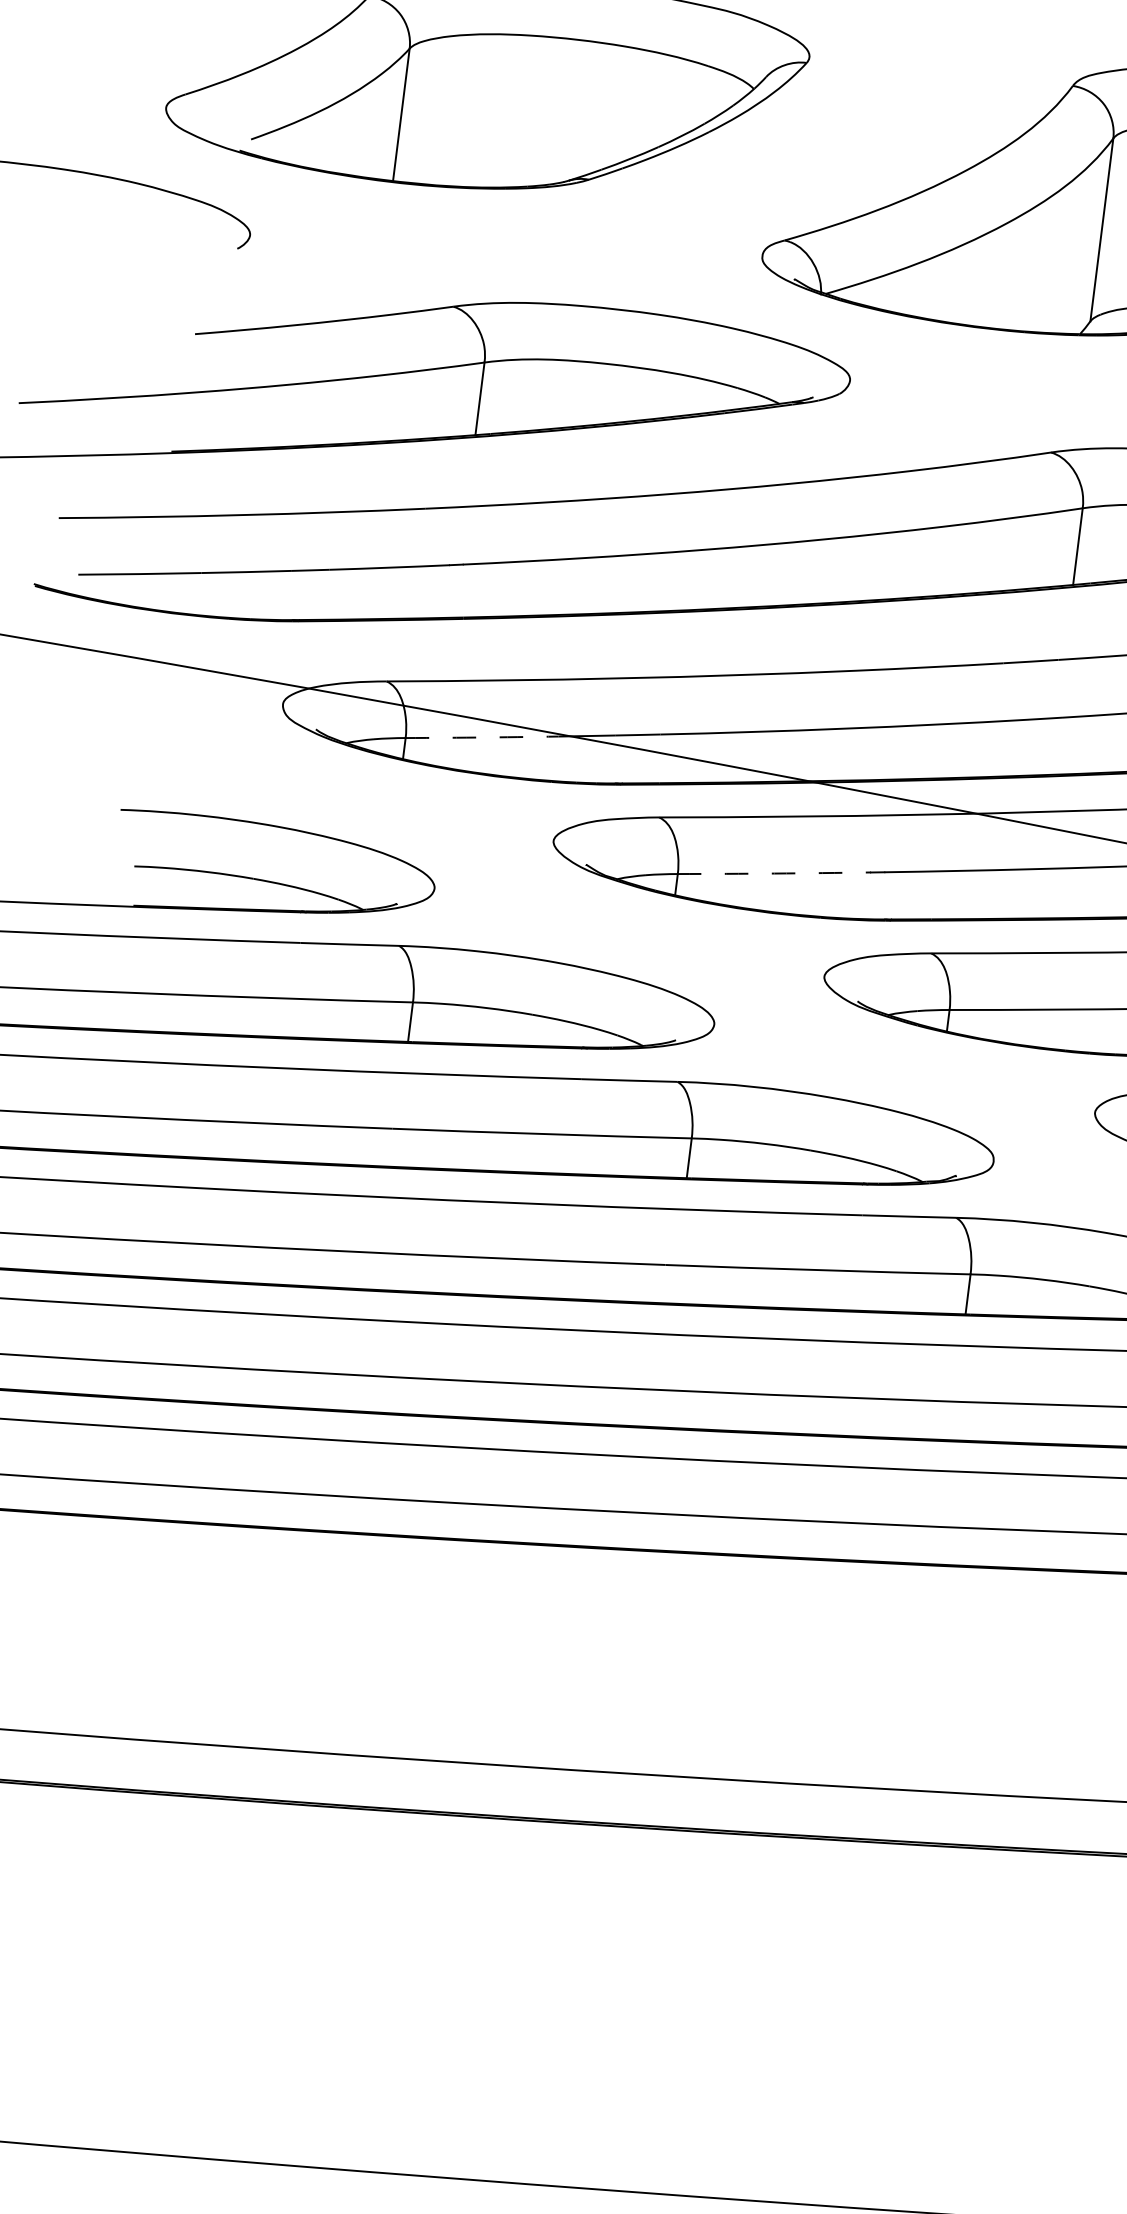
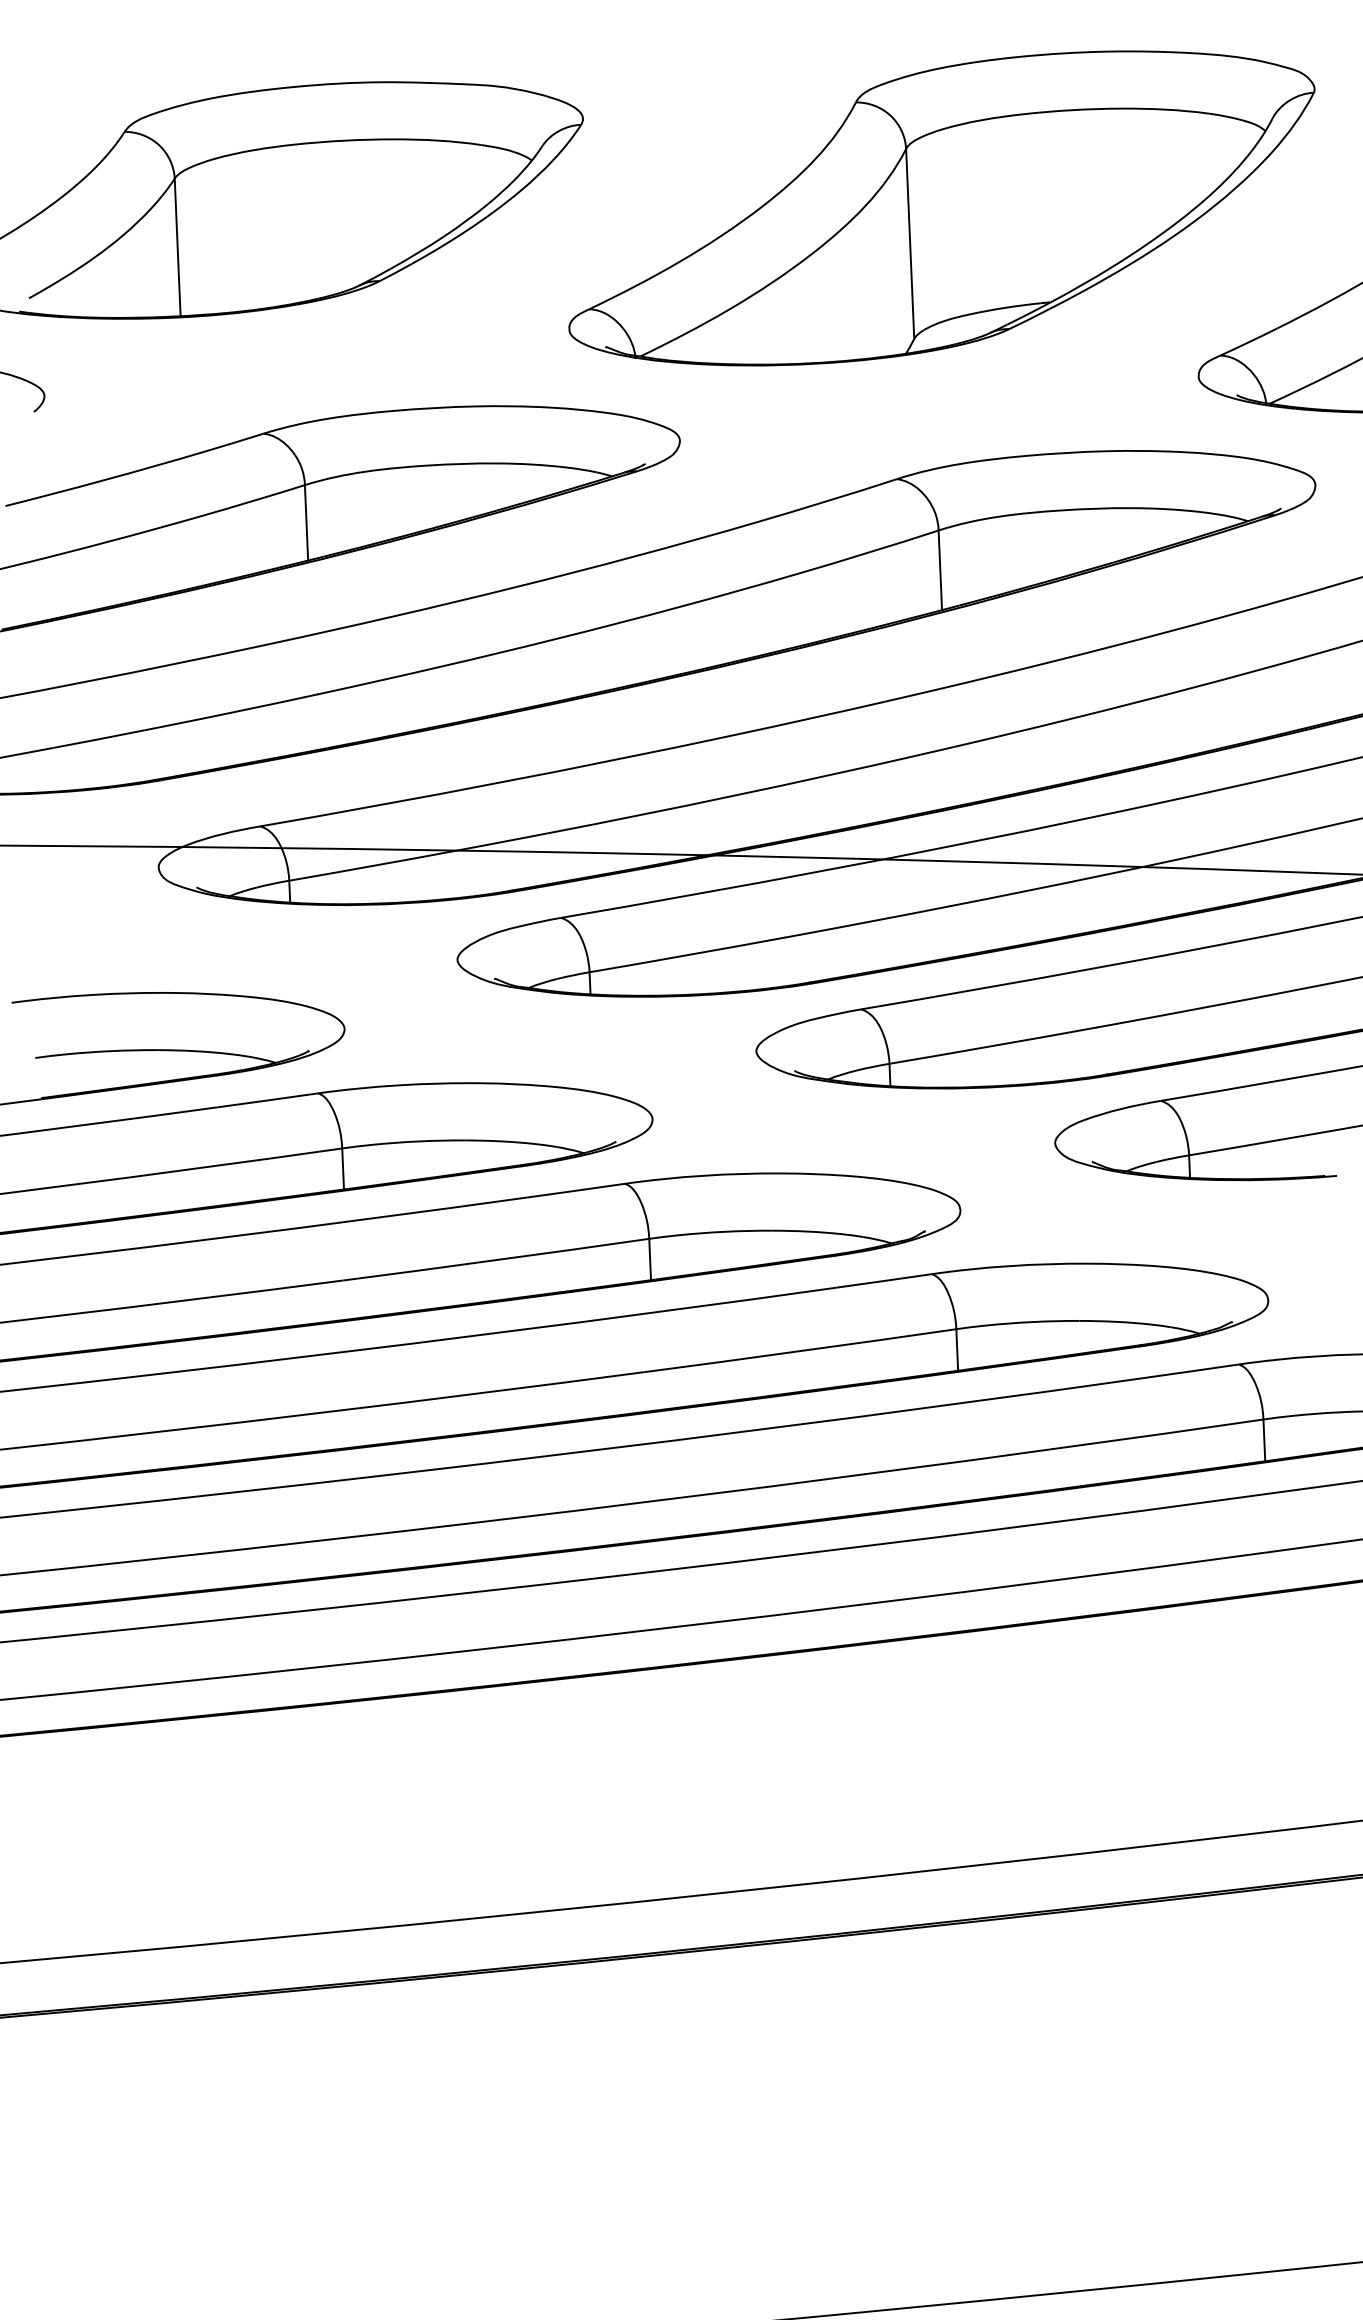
arc: (487, 737) -> (372, 866), dashed -> solid
arc: (774, 873) -> (687, 955), dashed -> solid

